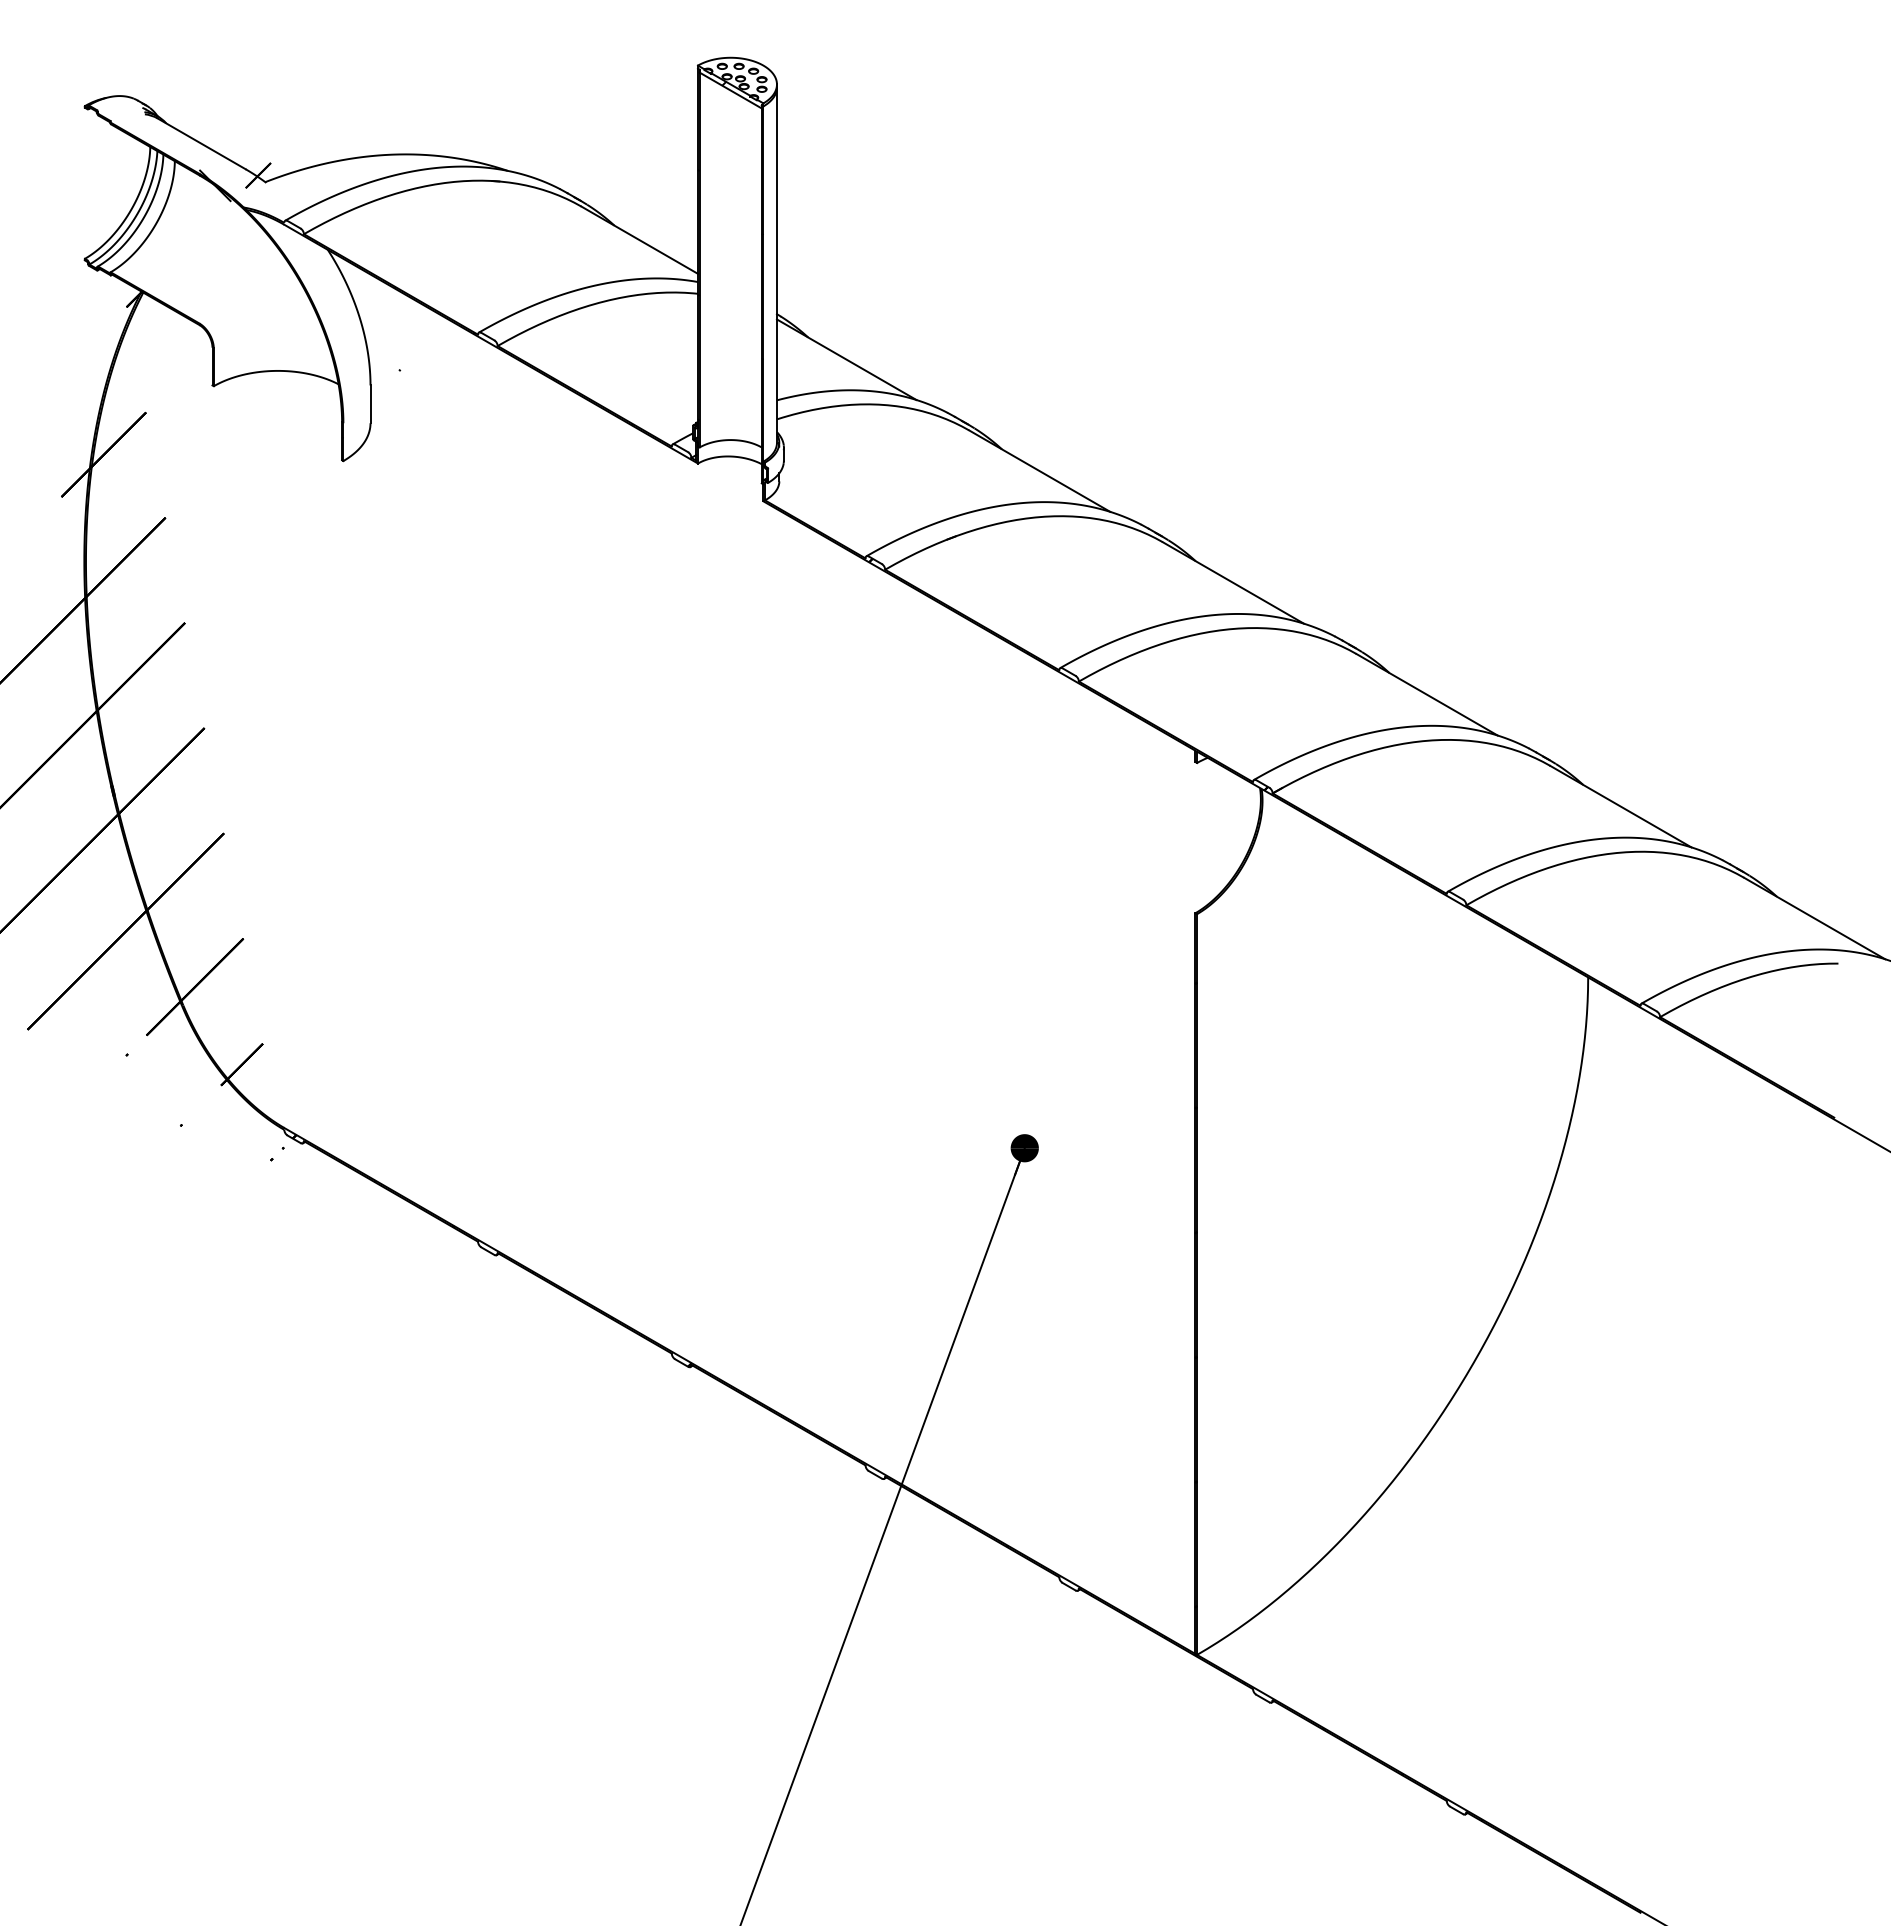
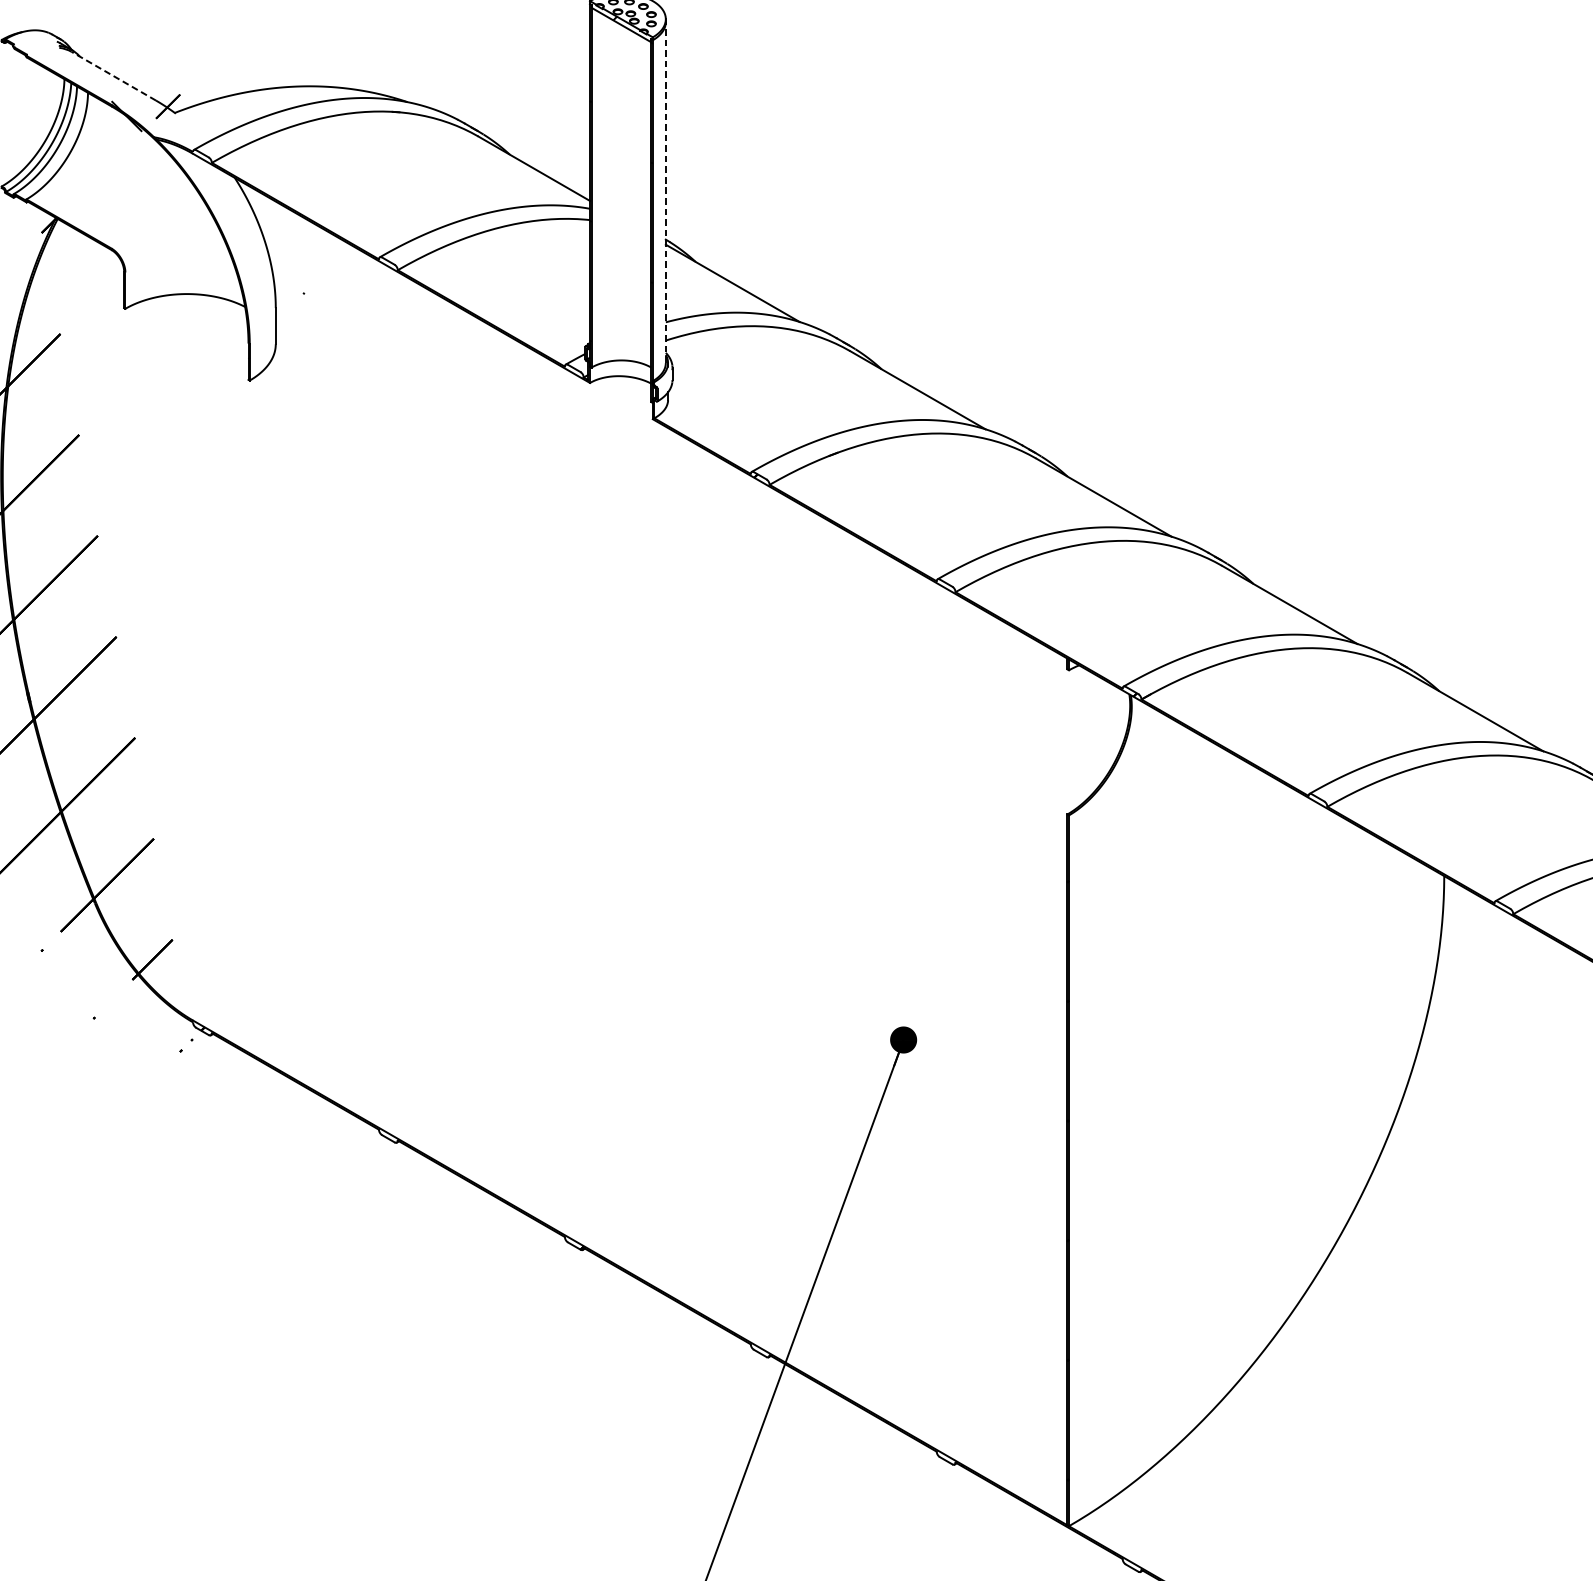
line: (201, 143) -> (113, 75), solid -> dashed
line: (776, 265) -> (665, 192), solid -> dashed

